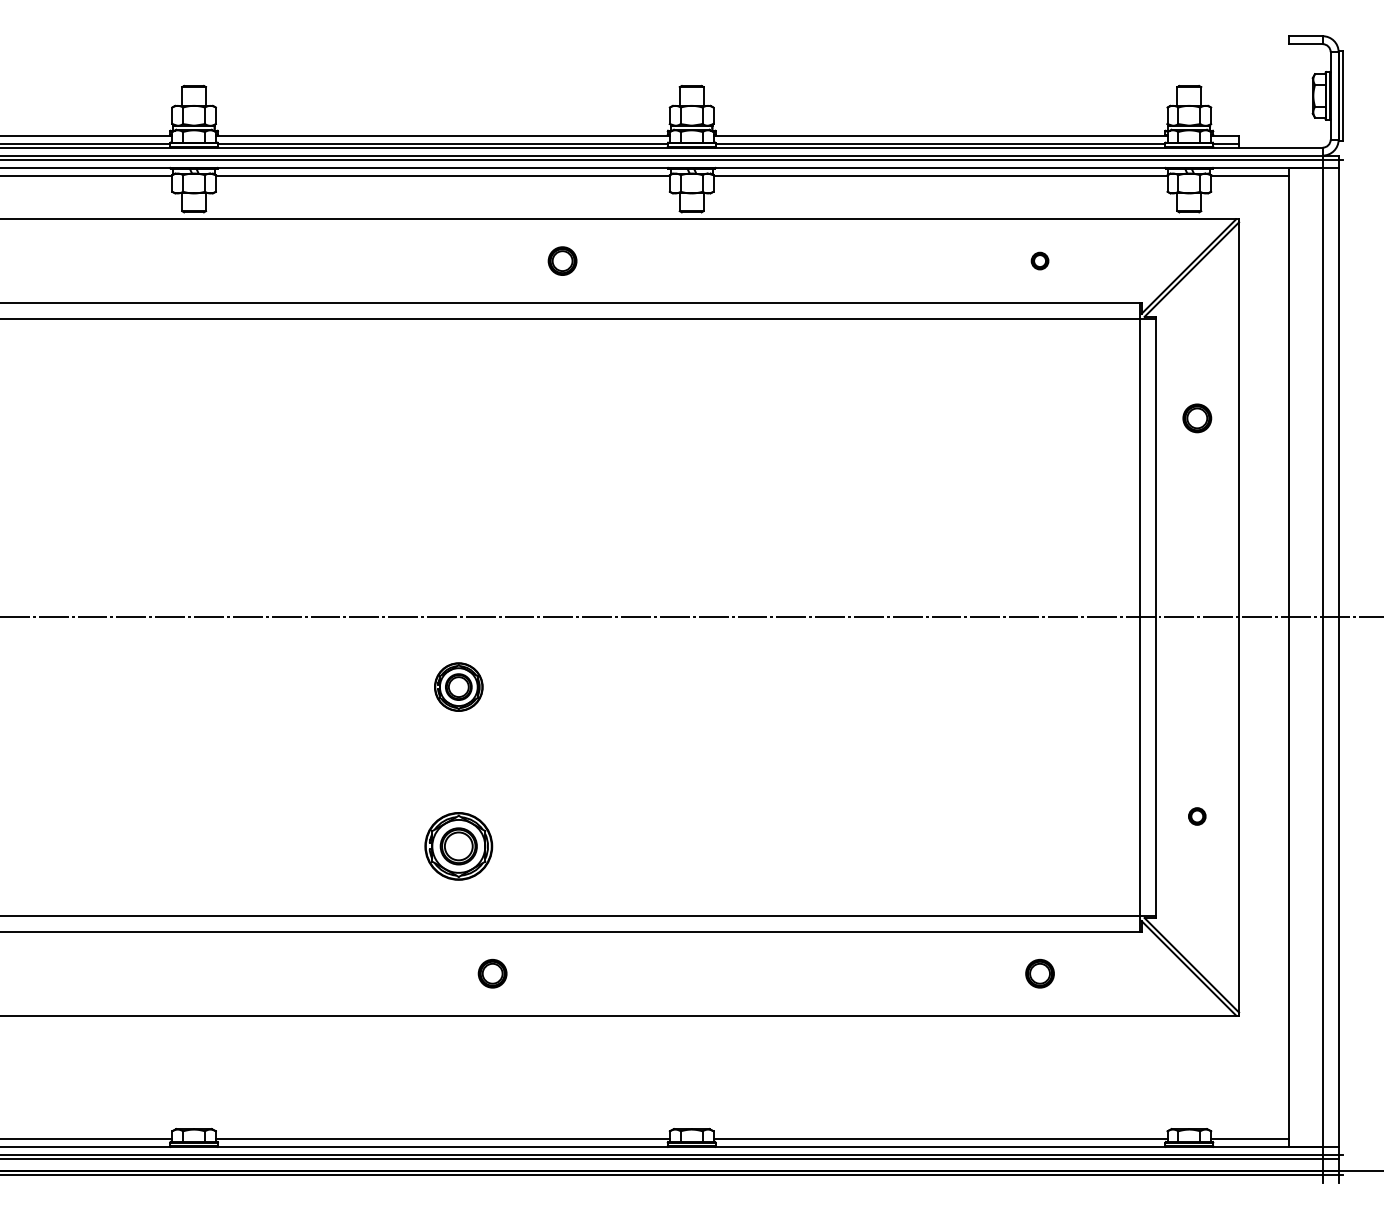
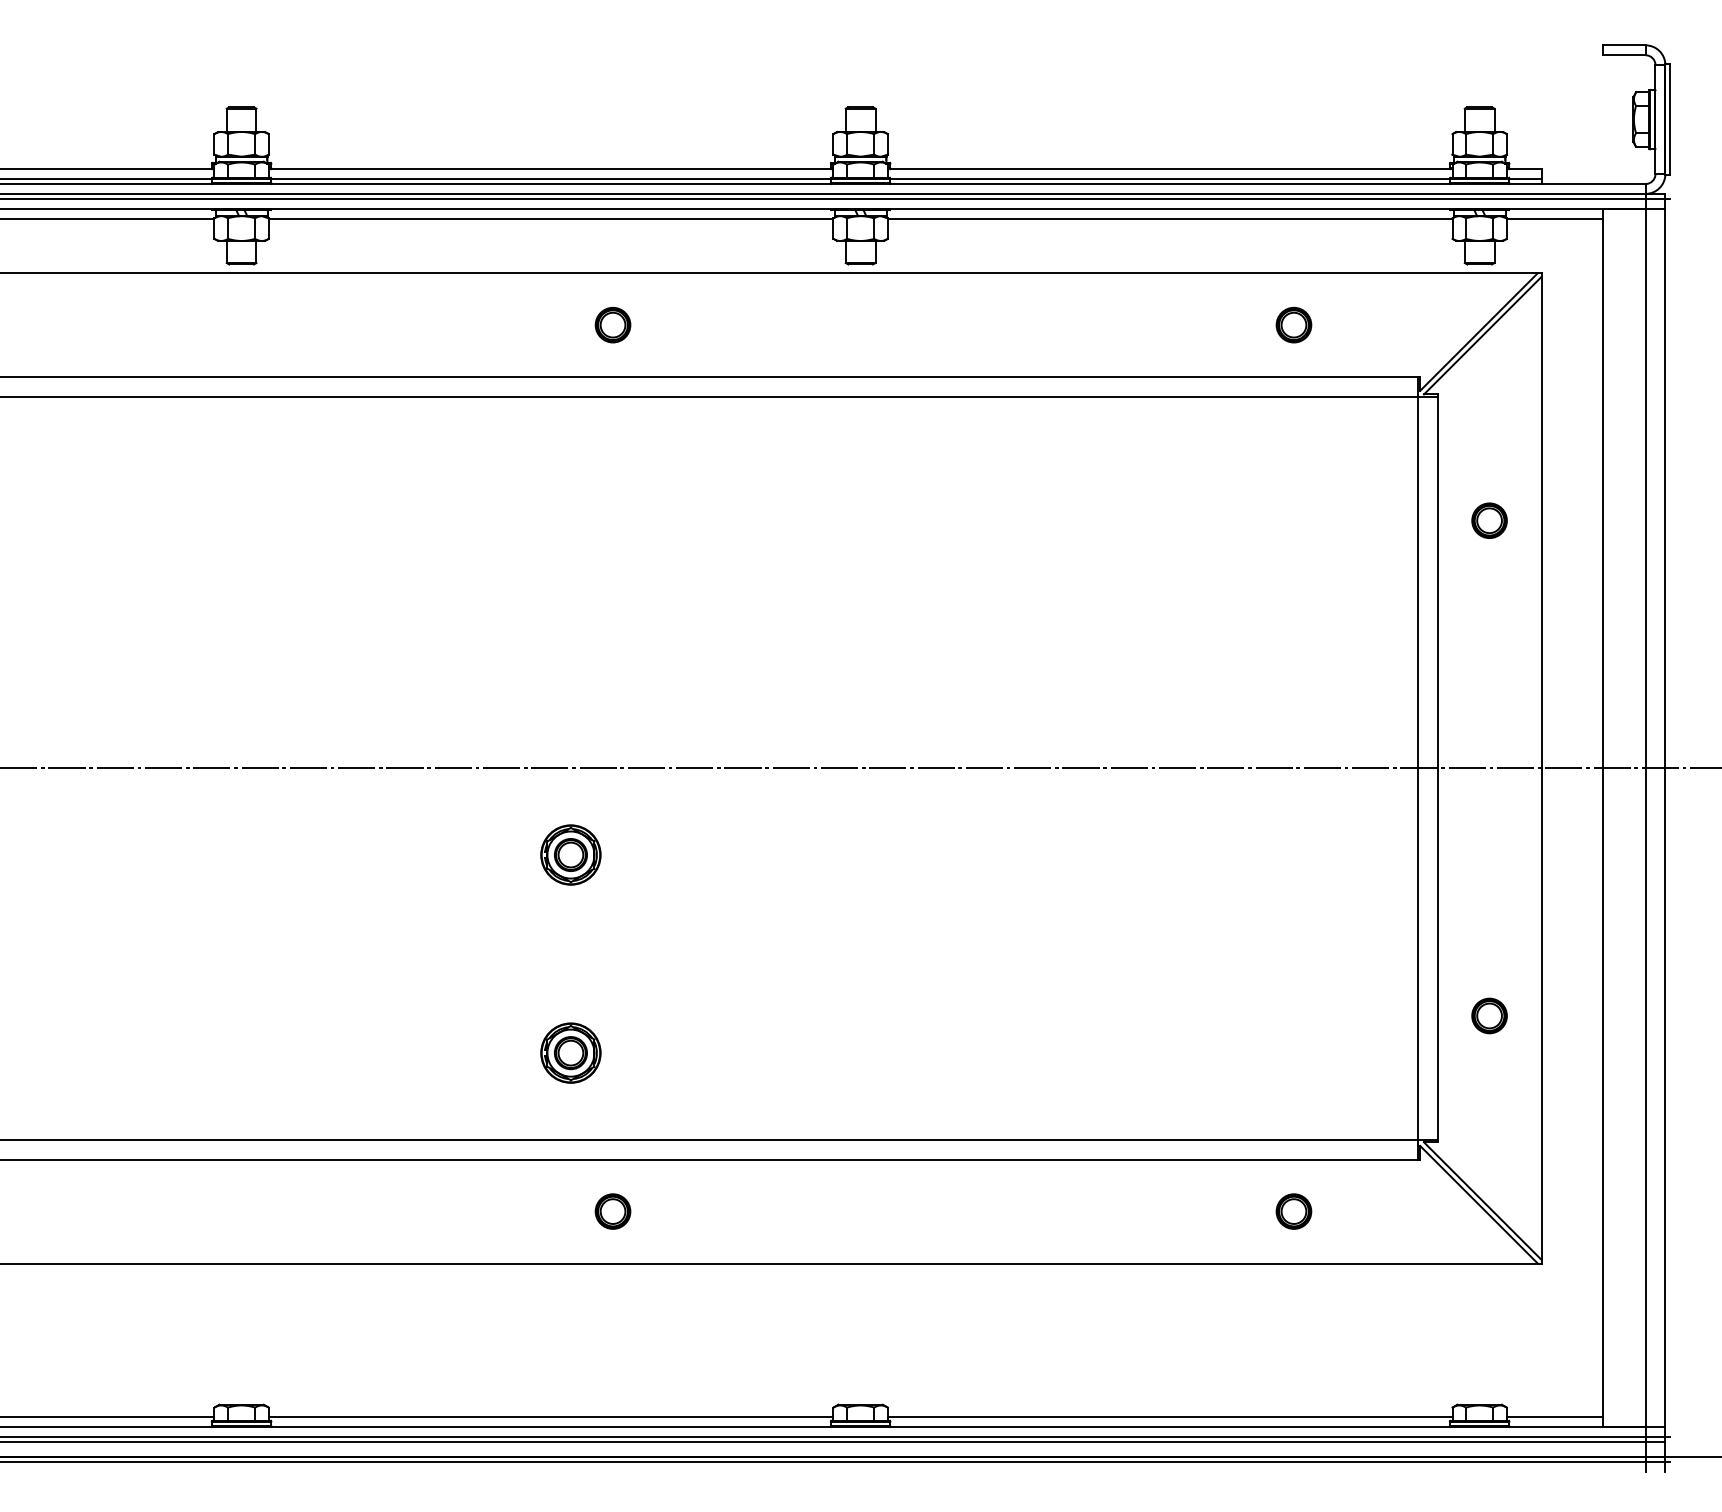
part: (562, 260) -> (612, 324), moved
part: (1039, 260) -> (1293, 324), size x1.67
part: (1197, 816) -> (1489, 1015), size x1.67
part: (458, 845) -> (570, 1052), size x0.71

